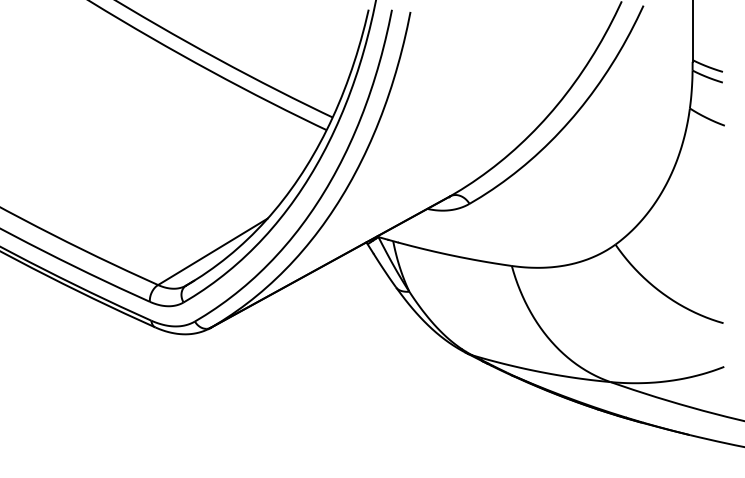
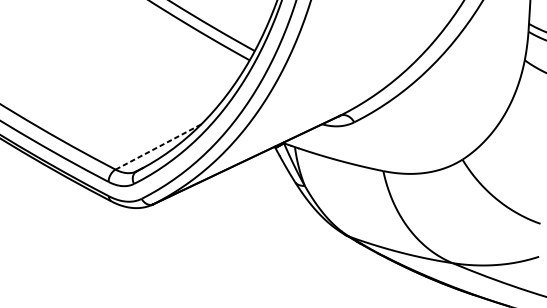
line: (213, 251) -> (158, 146), solid -> dashed

